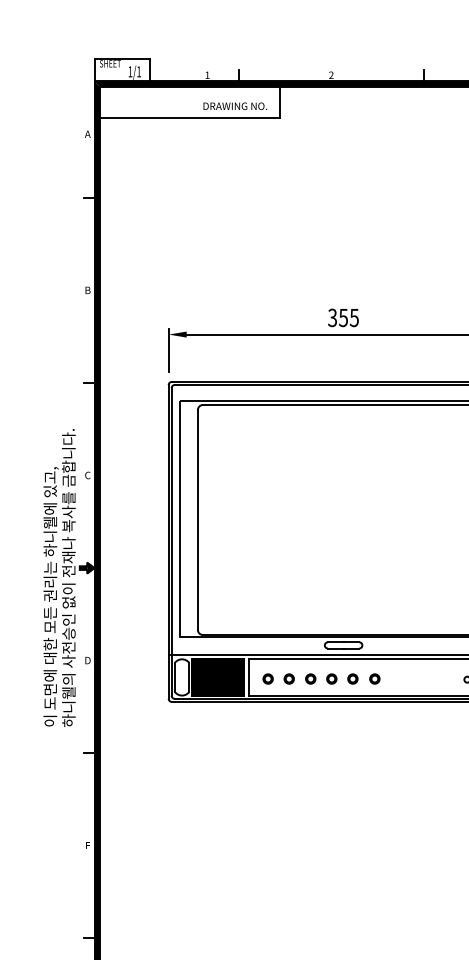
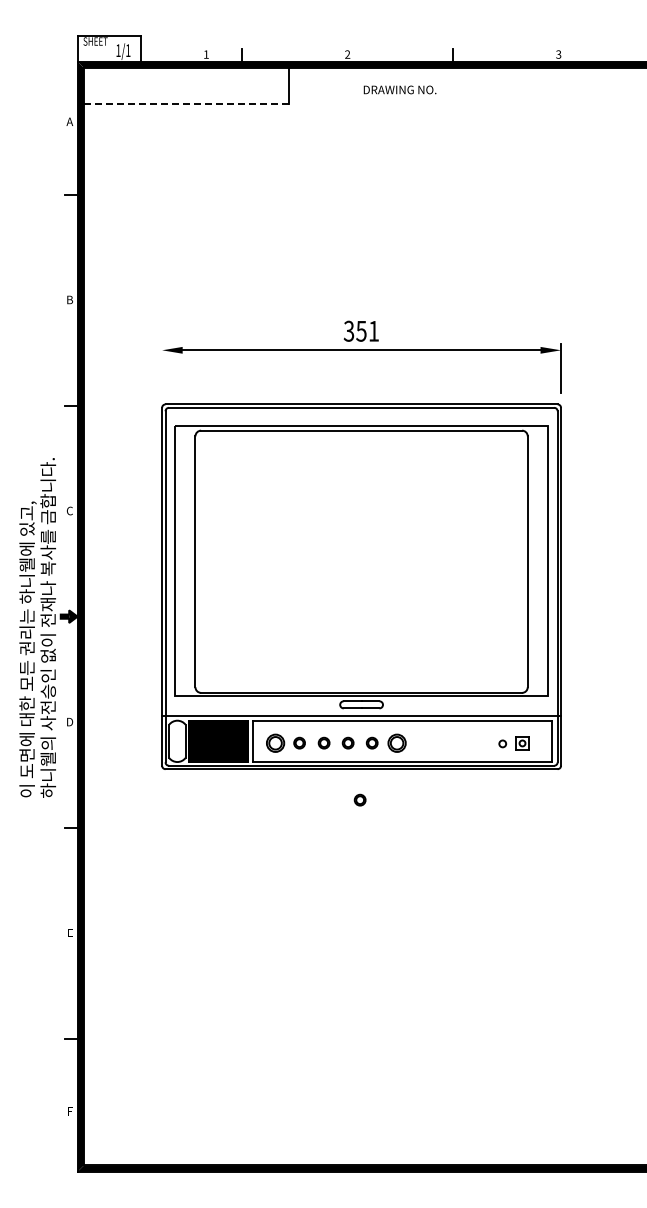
text: (234, 105) -> (399, 89), moved
line: (189, 118) -> (185, 103), solid -> dashed
text: (354, 318) -> (373, 331), 5 -> 1
line: (169, 350) -> (162, 368), removed
part: (268, 678) -> (275, 742), size x1.6
part: (375, 678) -> (397, 742), size x1.6
part: (341, 728) -> (359, 799), added

